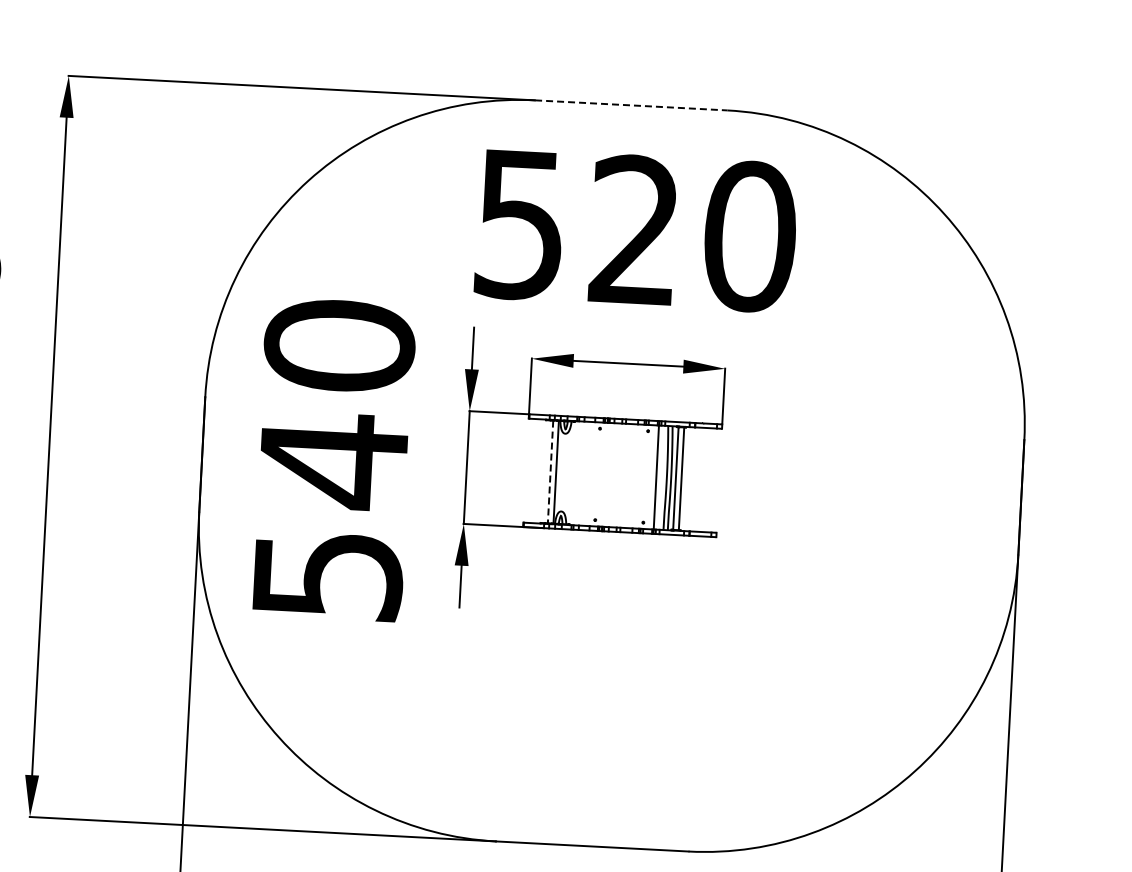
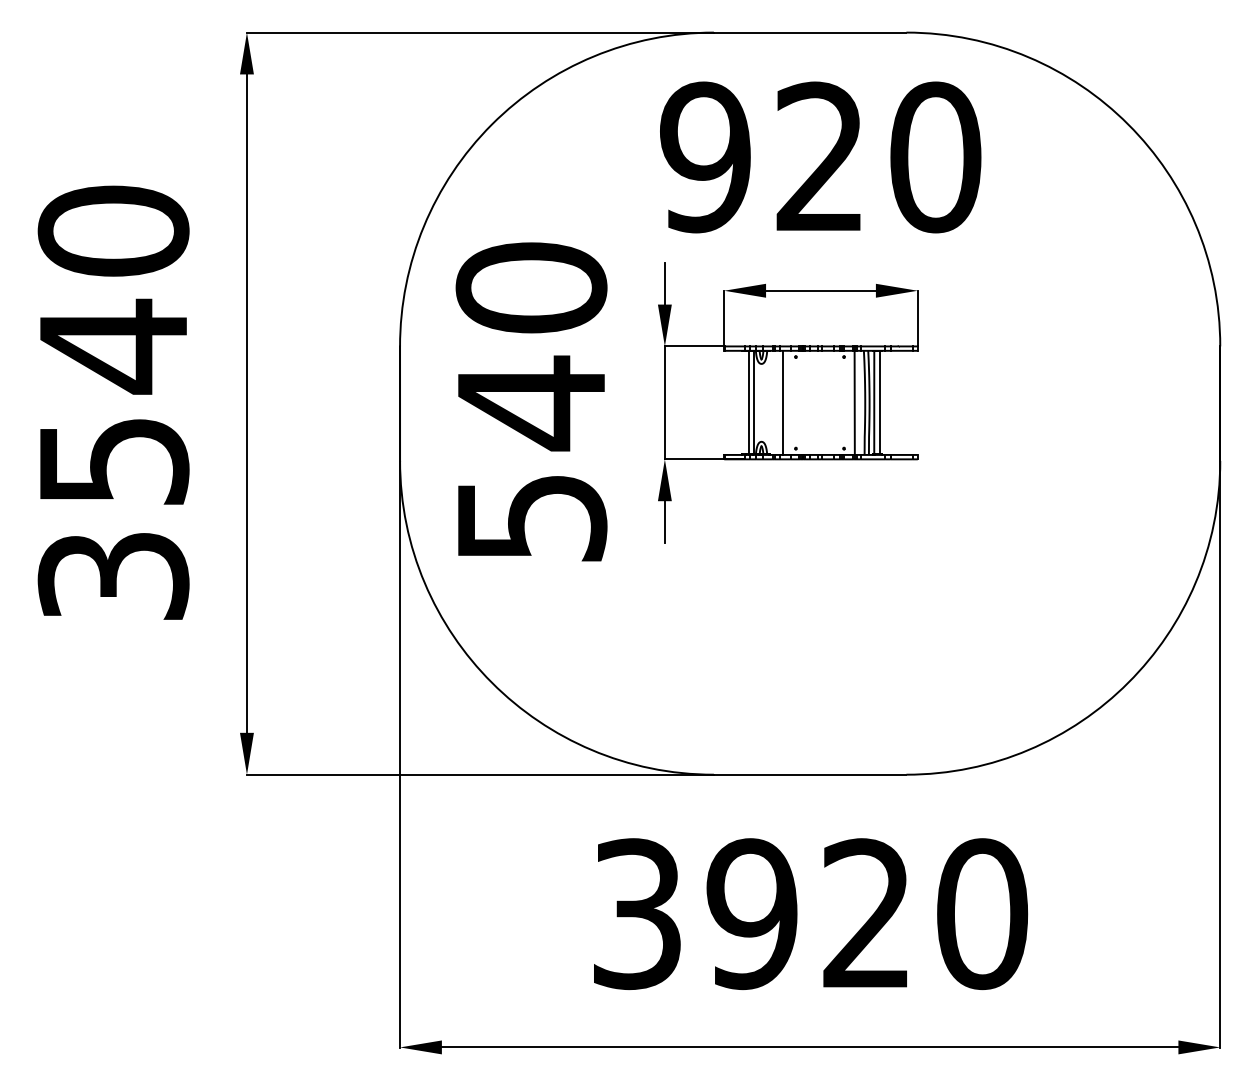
line: (631, 105) -> (810, 32), dashed -> solid
text: (520, 224) -> (705, 157), 520 -> 920
line: (550, 472) -> (748, 403), dashed -> solid
line: (584, 473) -> (782, 402), added

